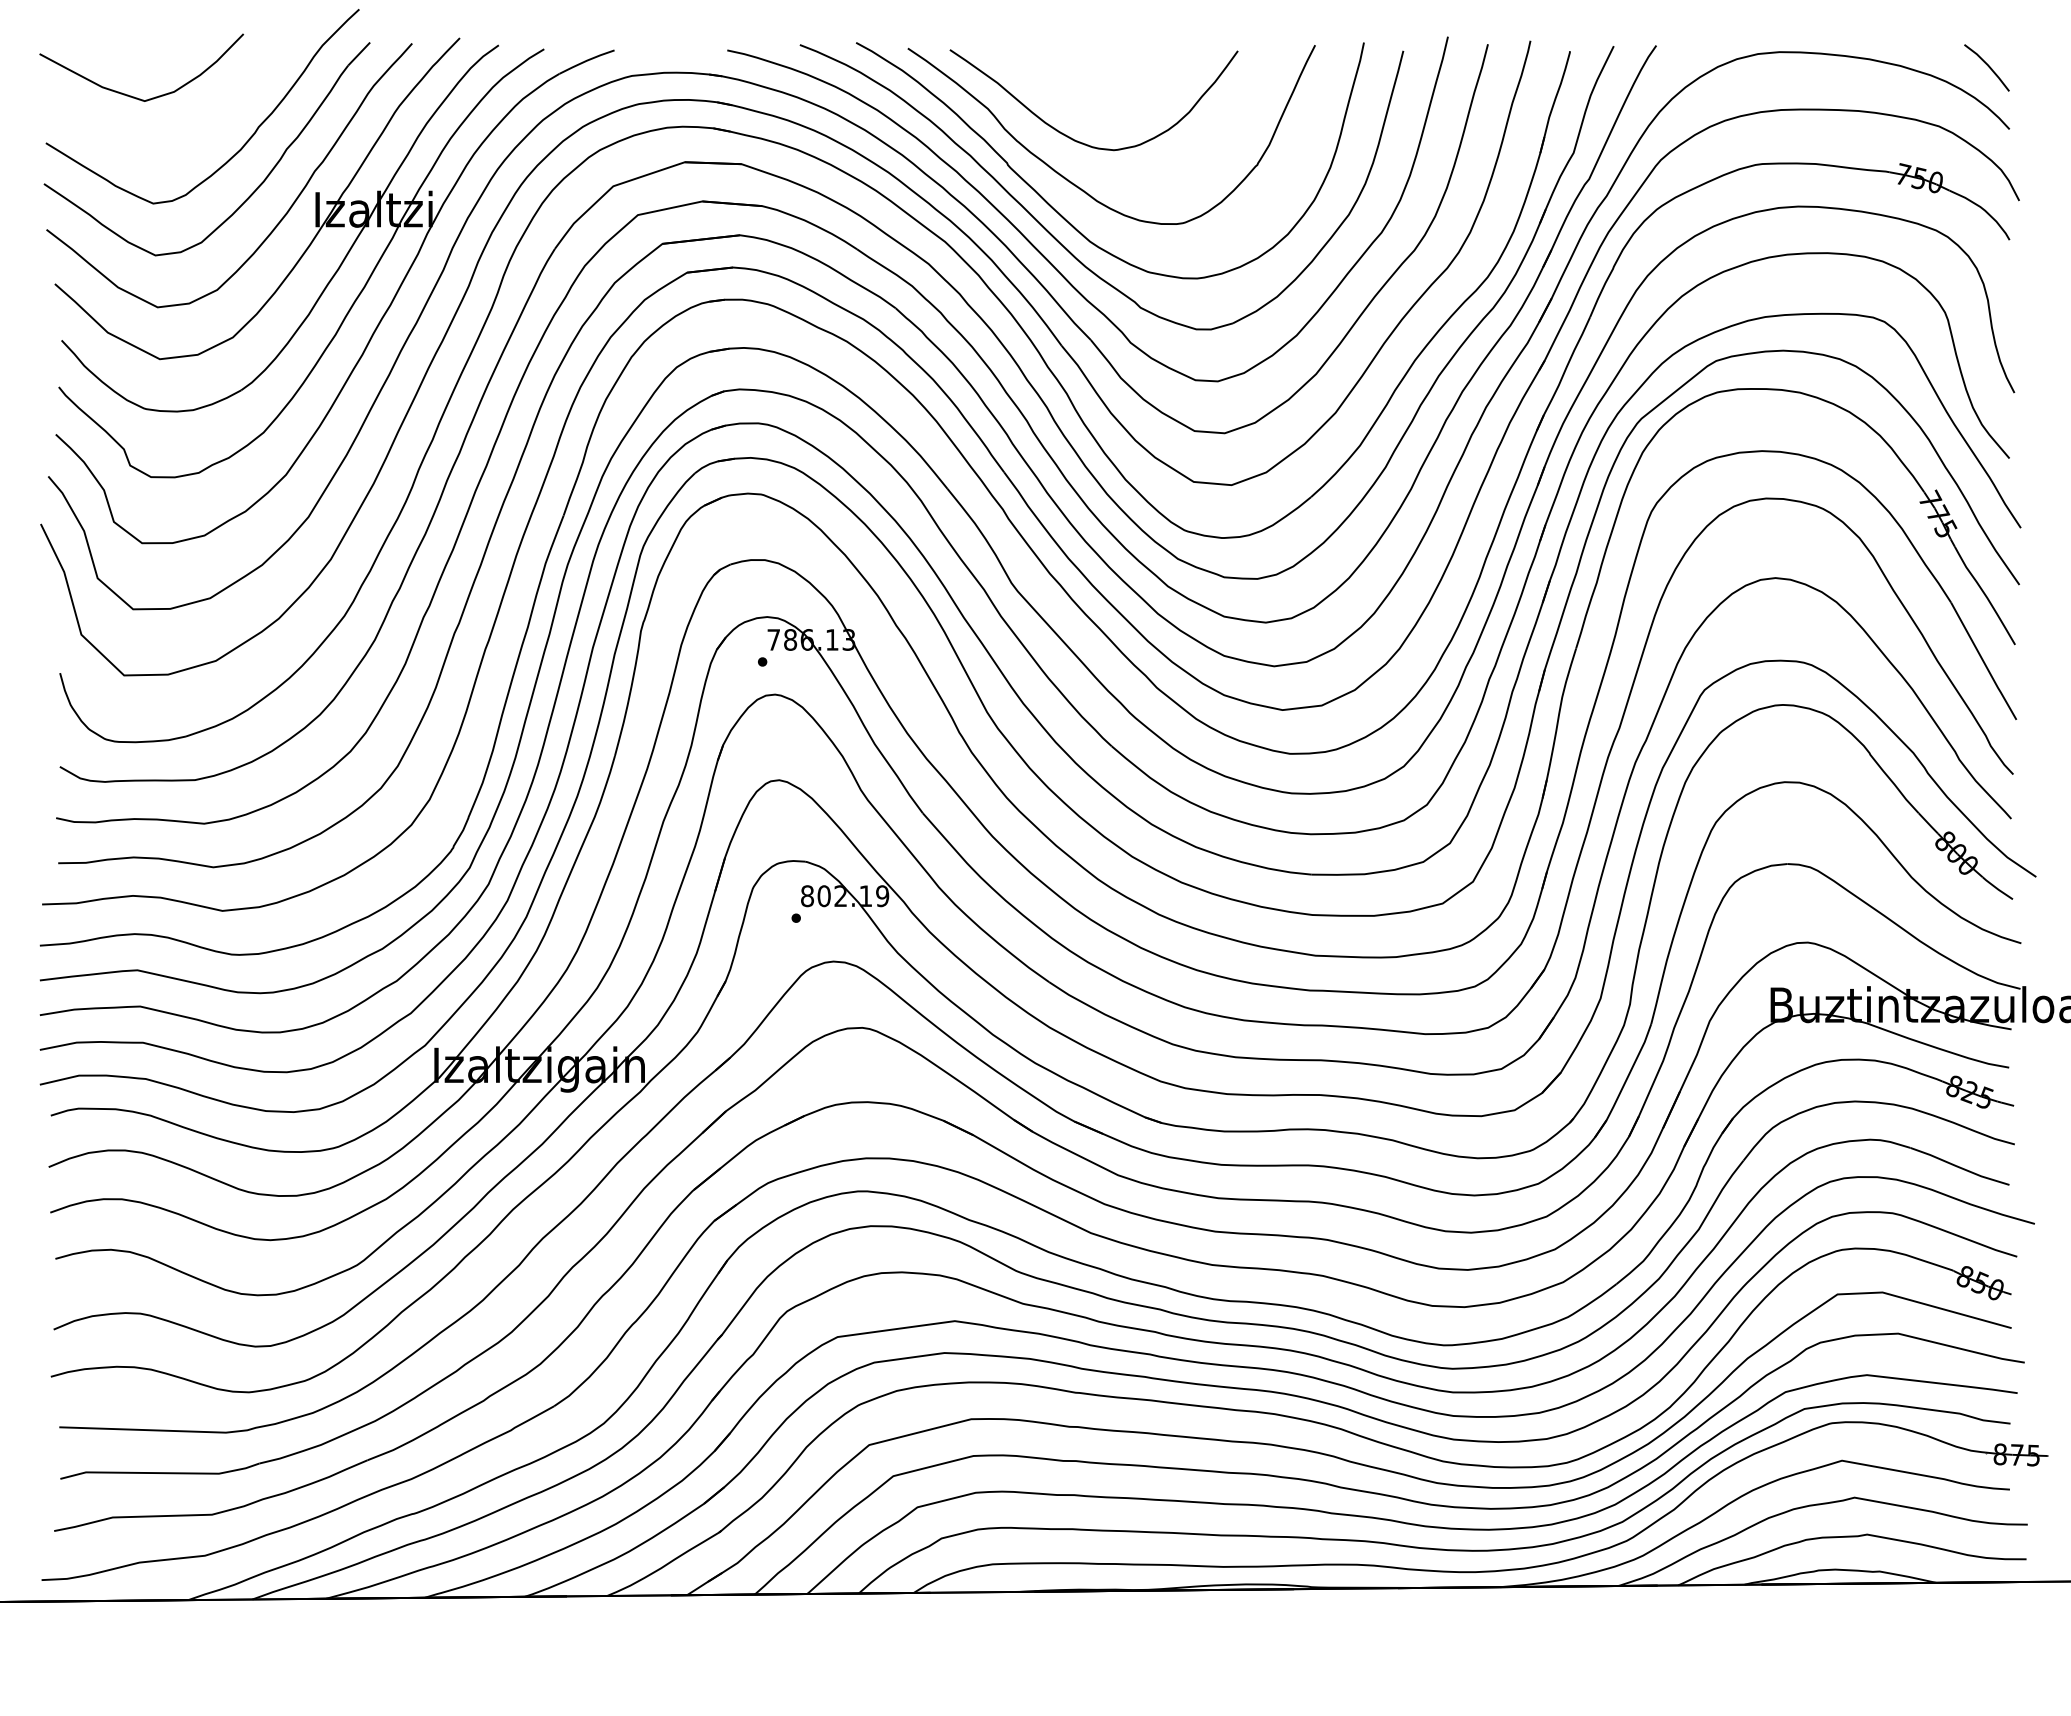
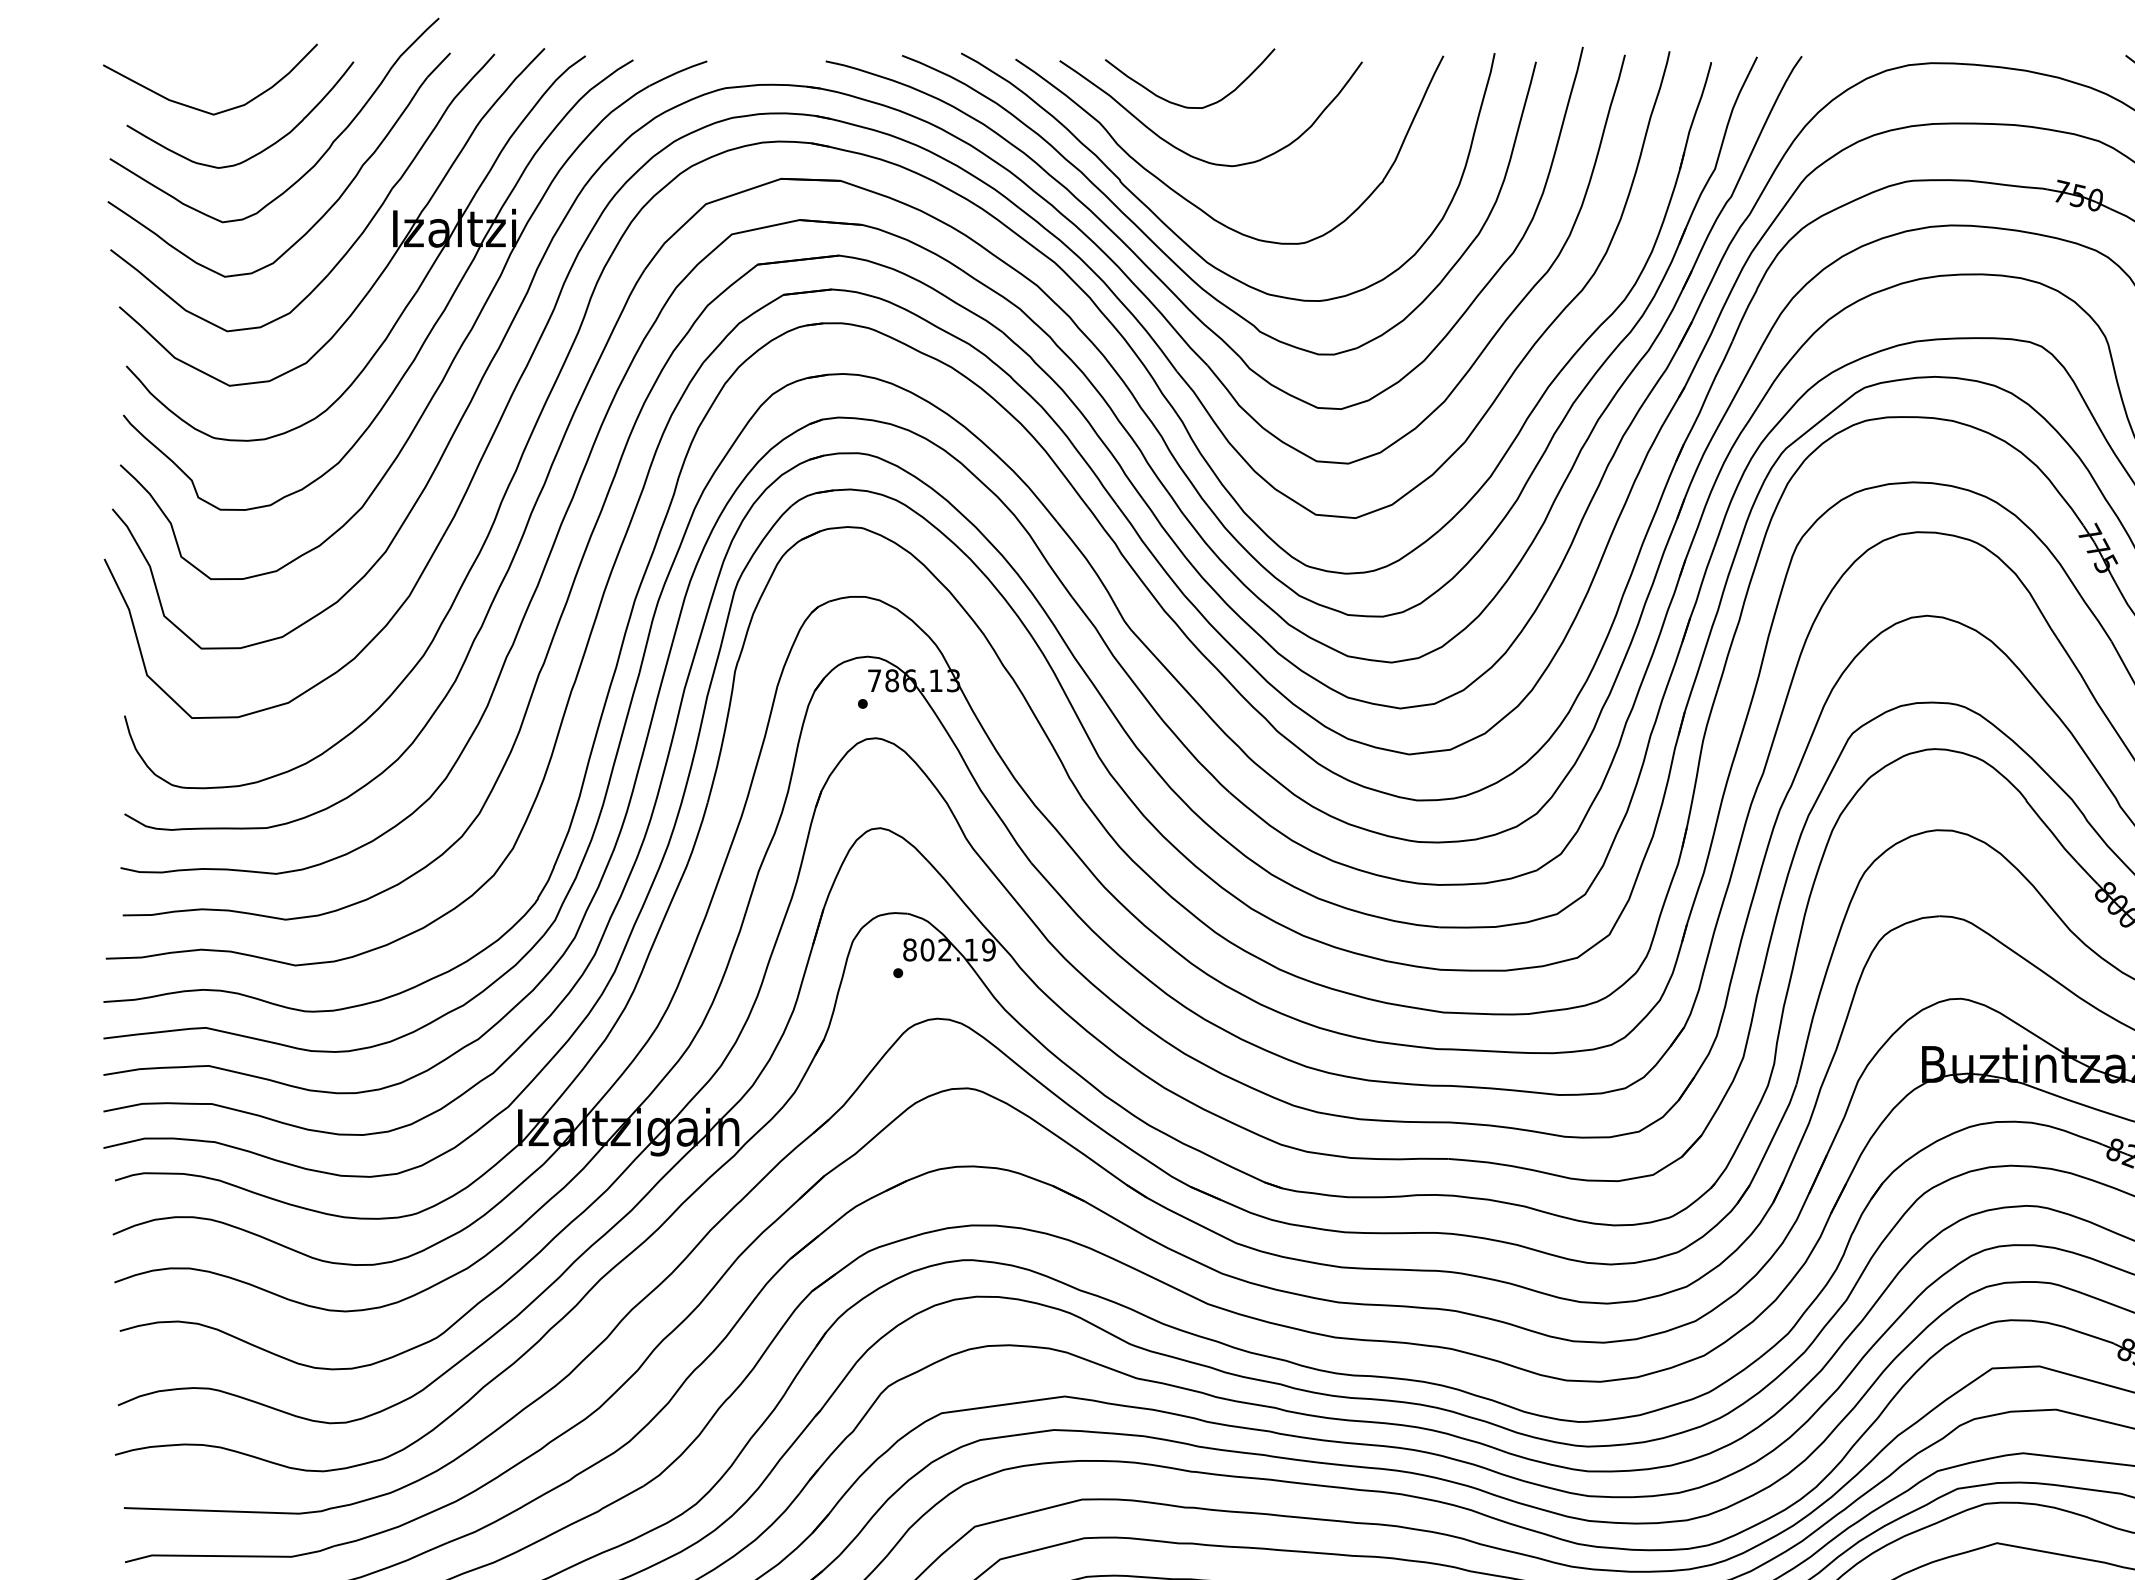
curve: (1065, 91) -> (1181, 104), added
curve: (191, 134) -> (262, 149), added

